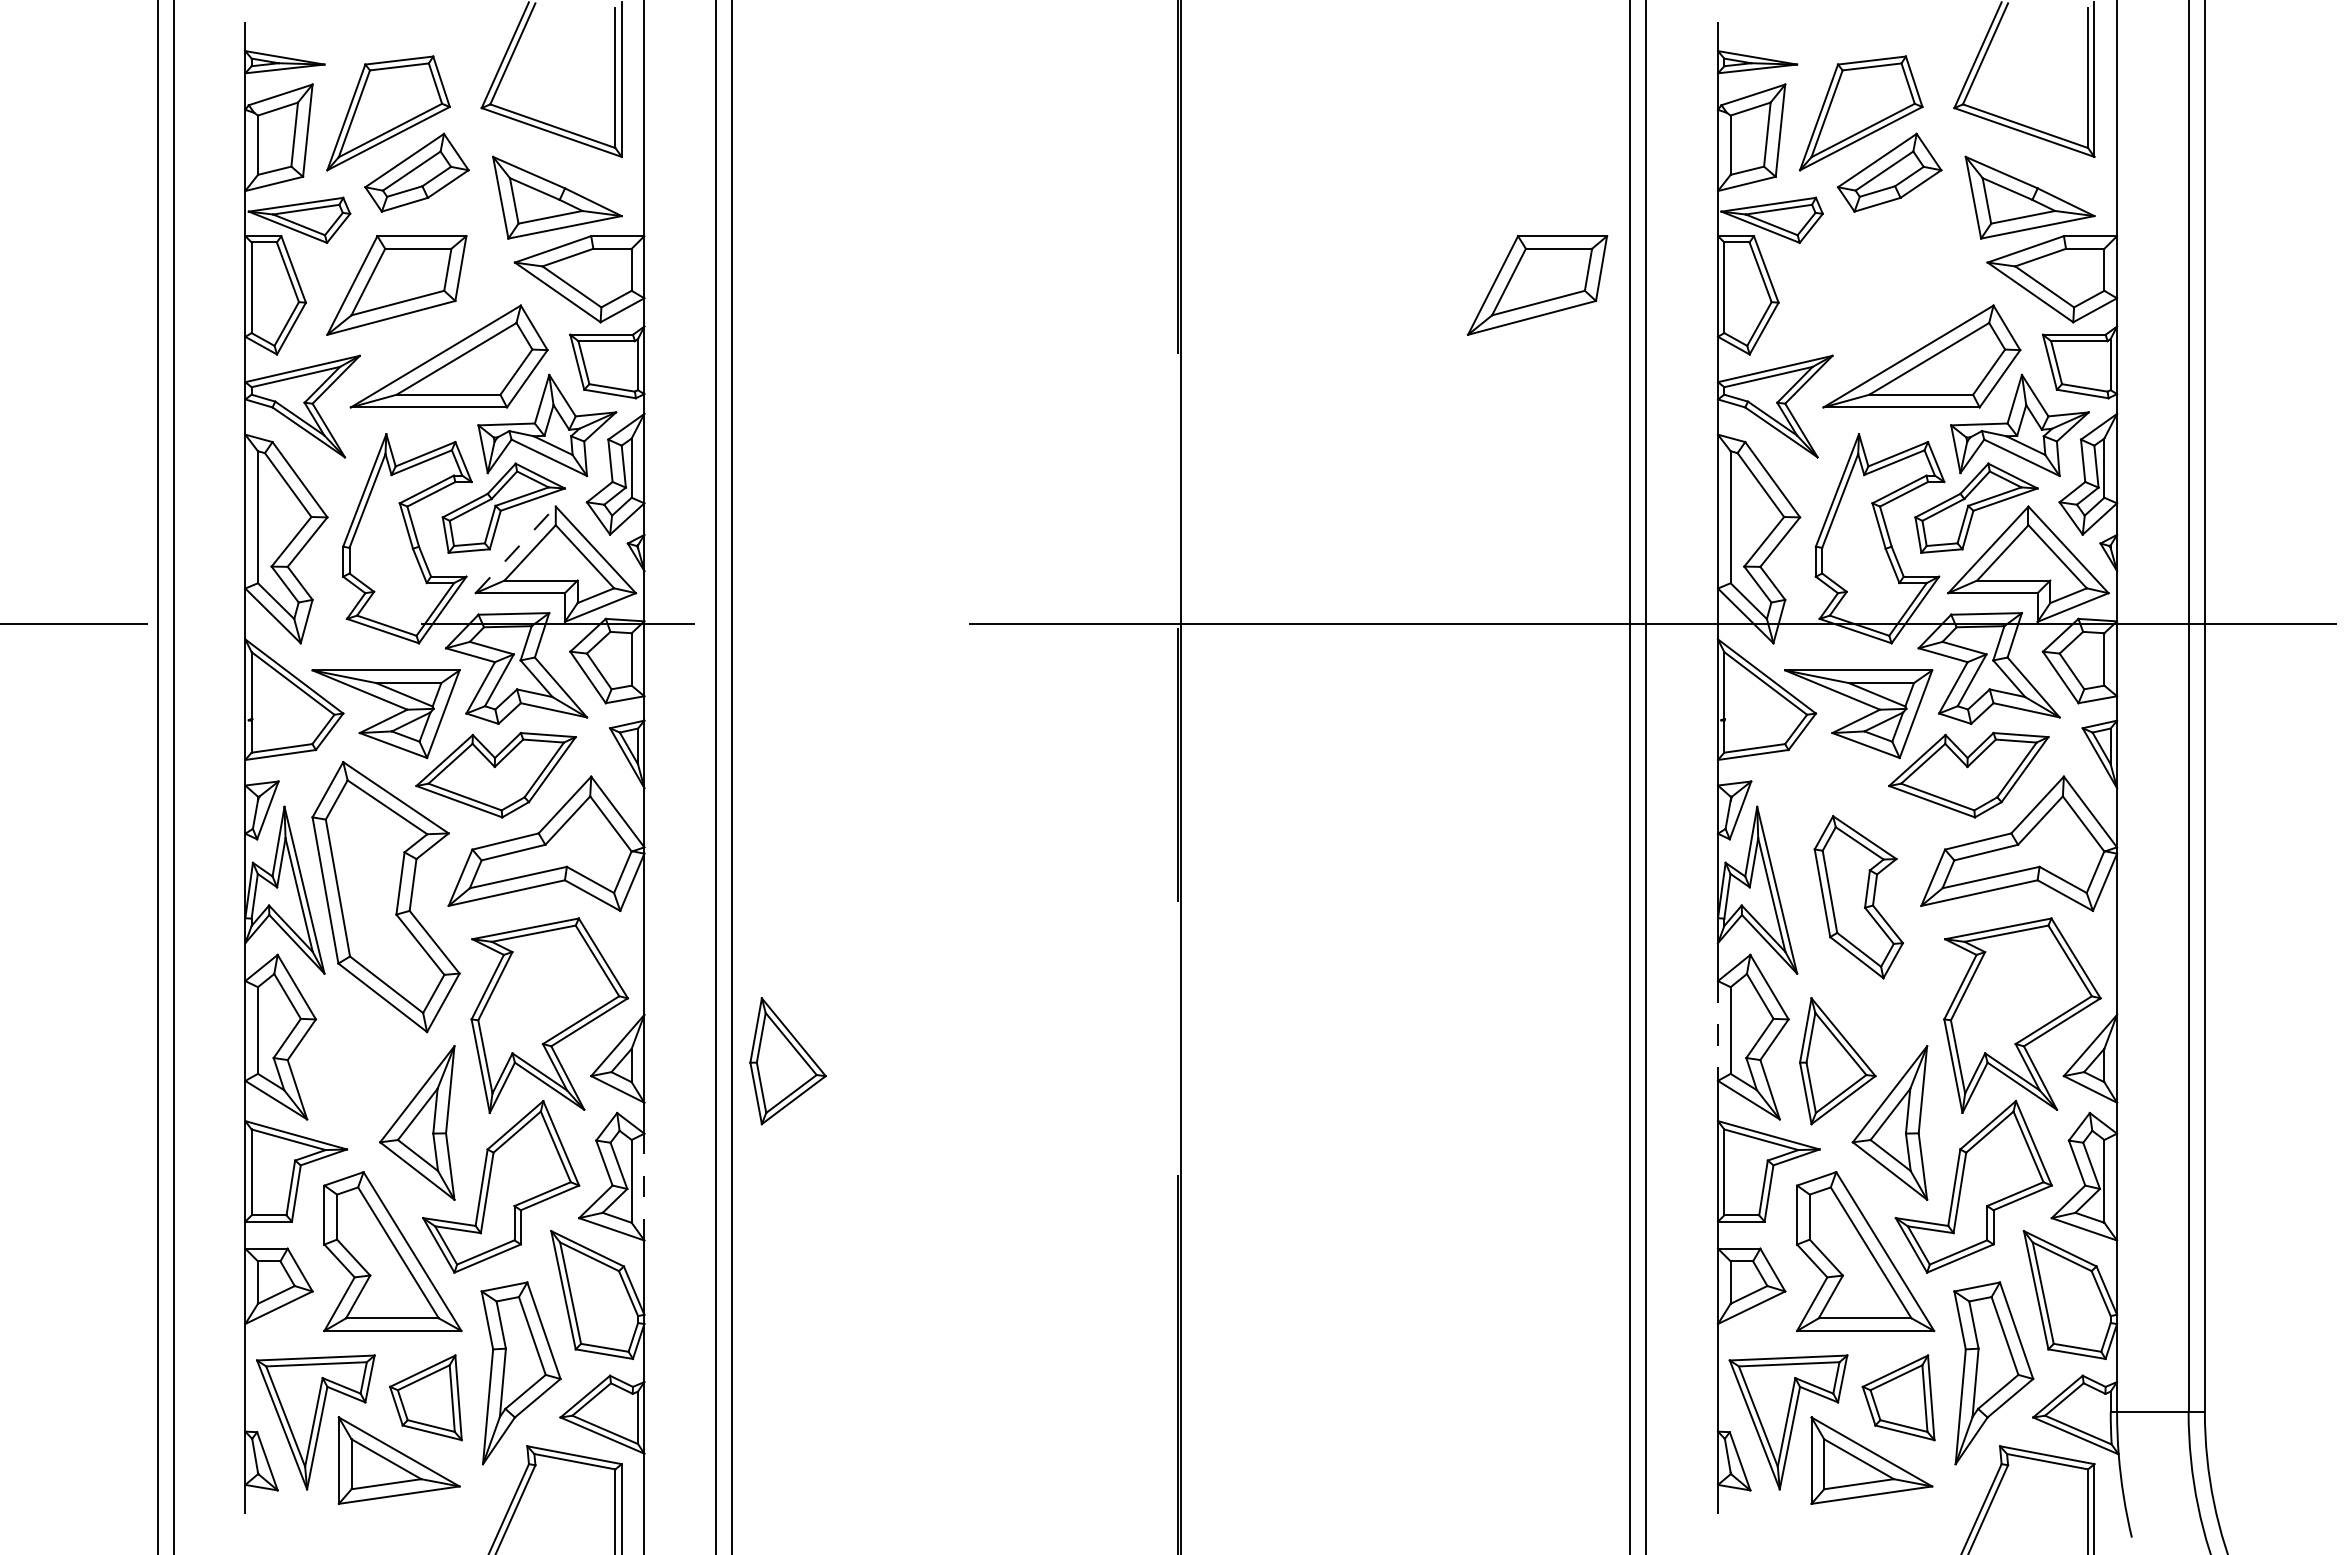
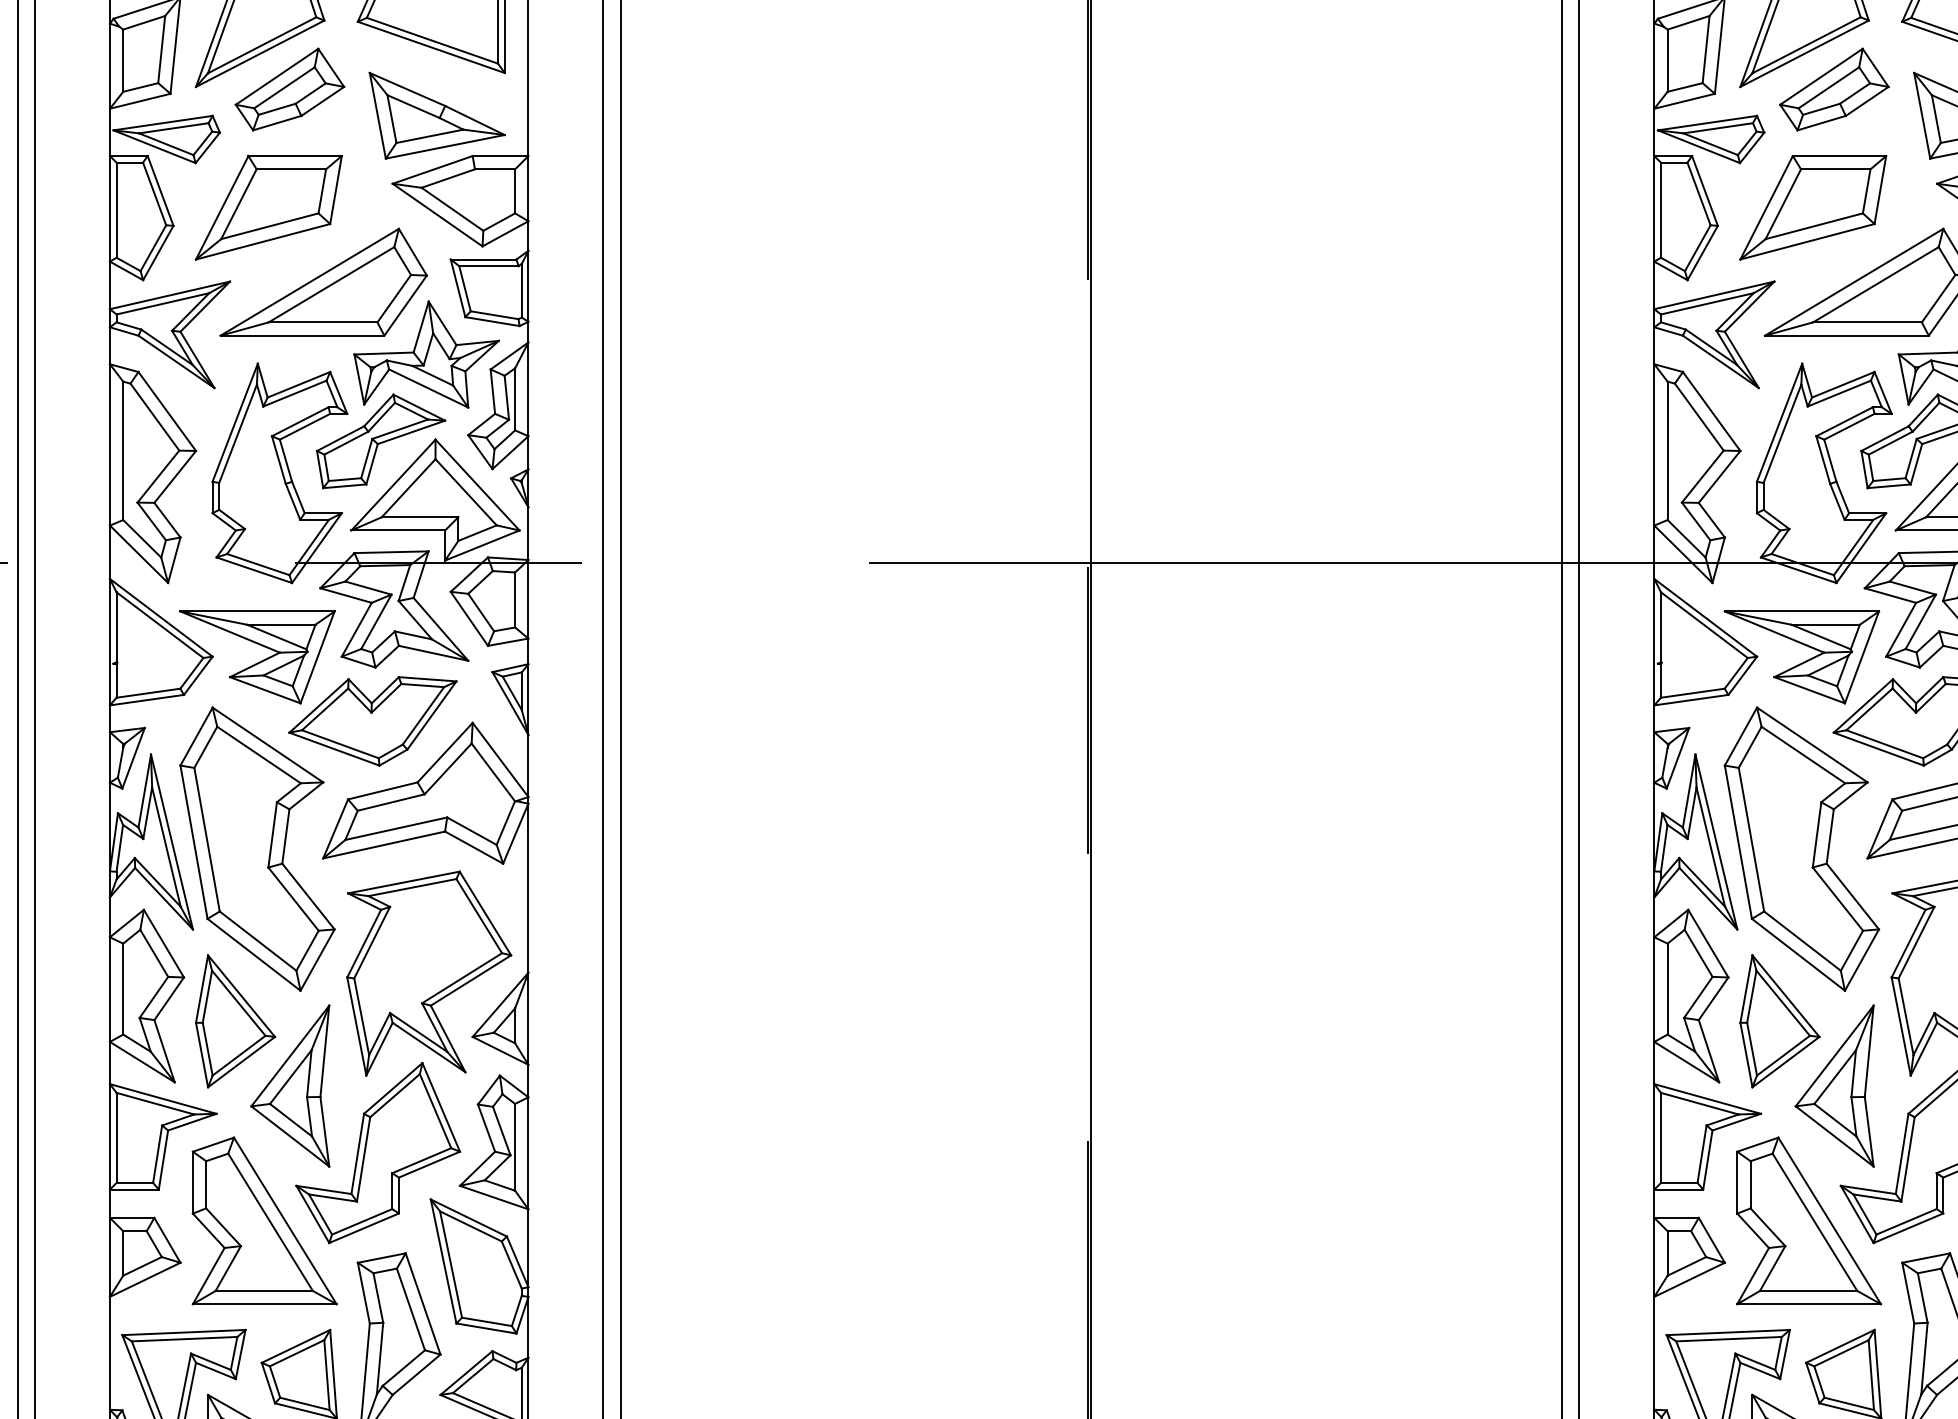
part: (1537, 285) -> (1813, 207), moved
line: (516, 549) -> (394, 484), dashed -> solid
part: (1858, 897) -> (1801, 849), size x1.67
line: (1718, 1030) -> (1654, 989), dashed -> solid
part: (787, 1061) -> (234, 1021), moved
line: (644, 1186) -> (528, 1152), dashed -> solid

